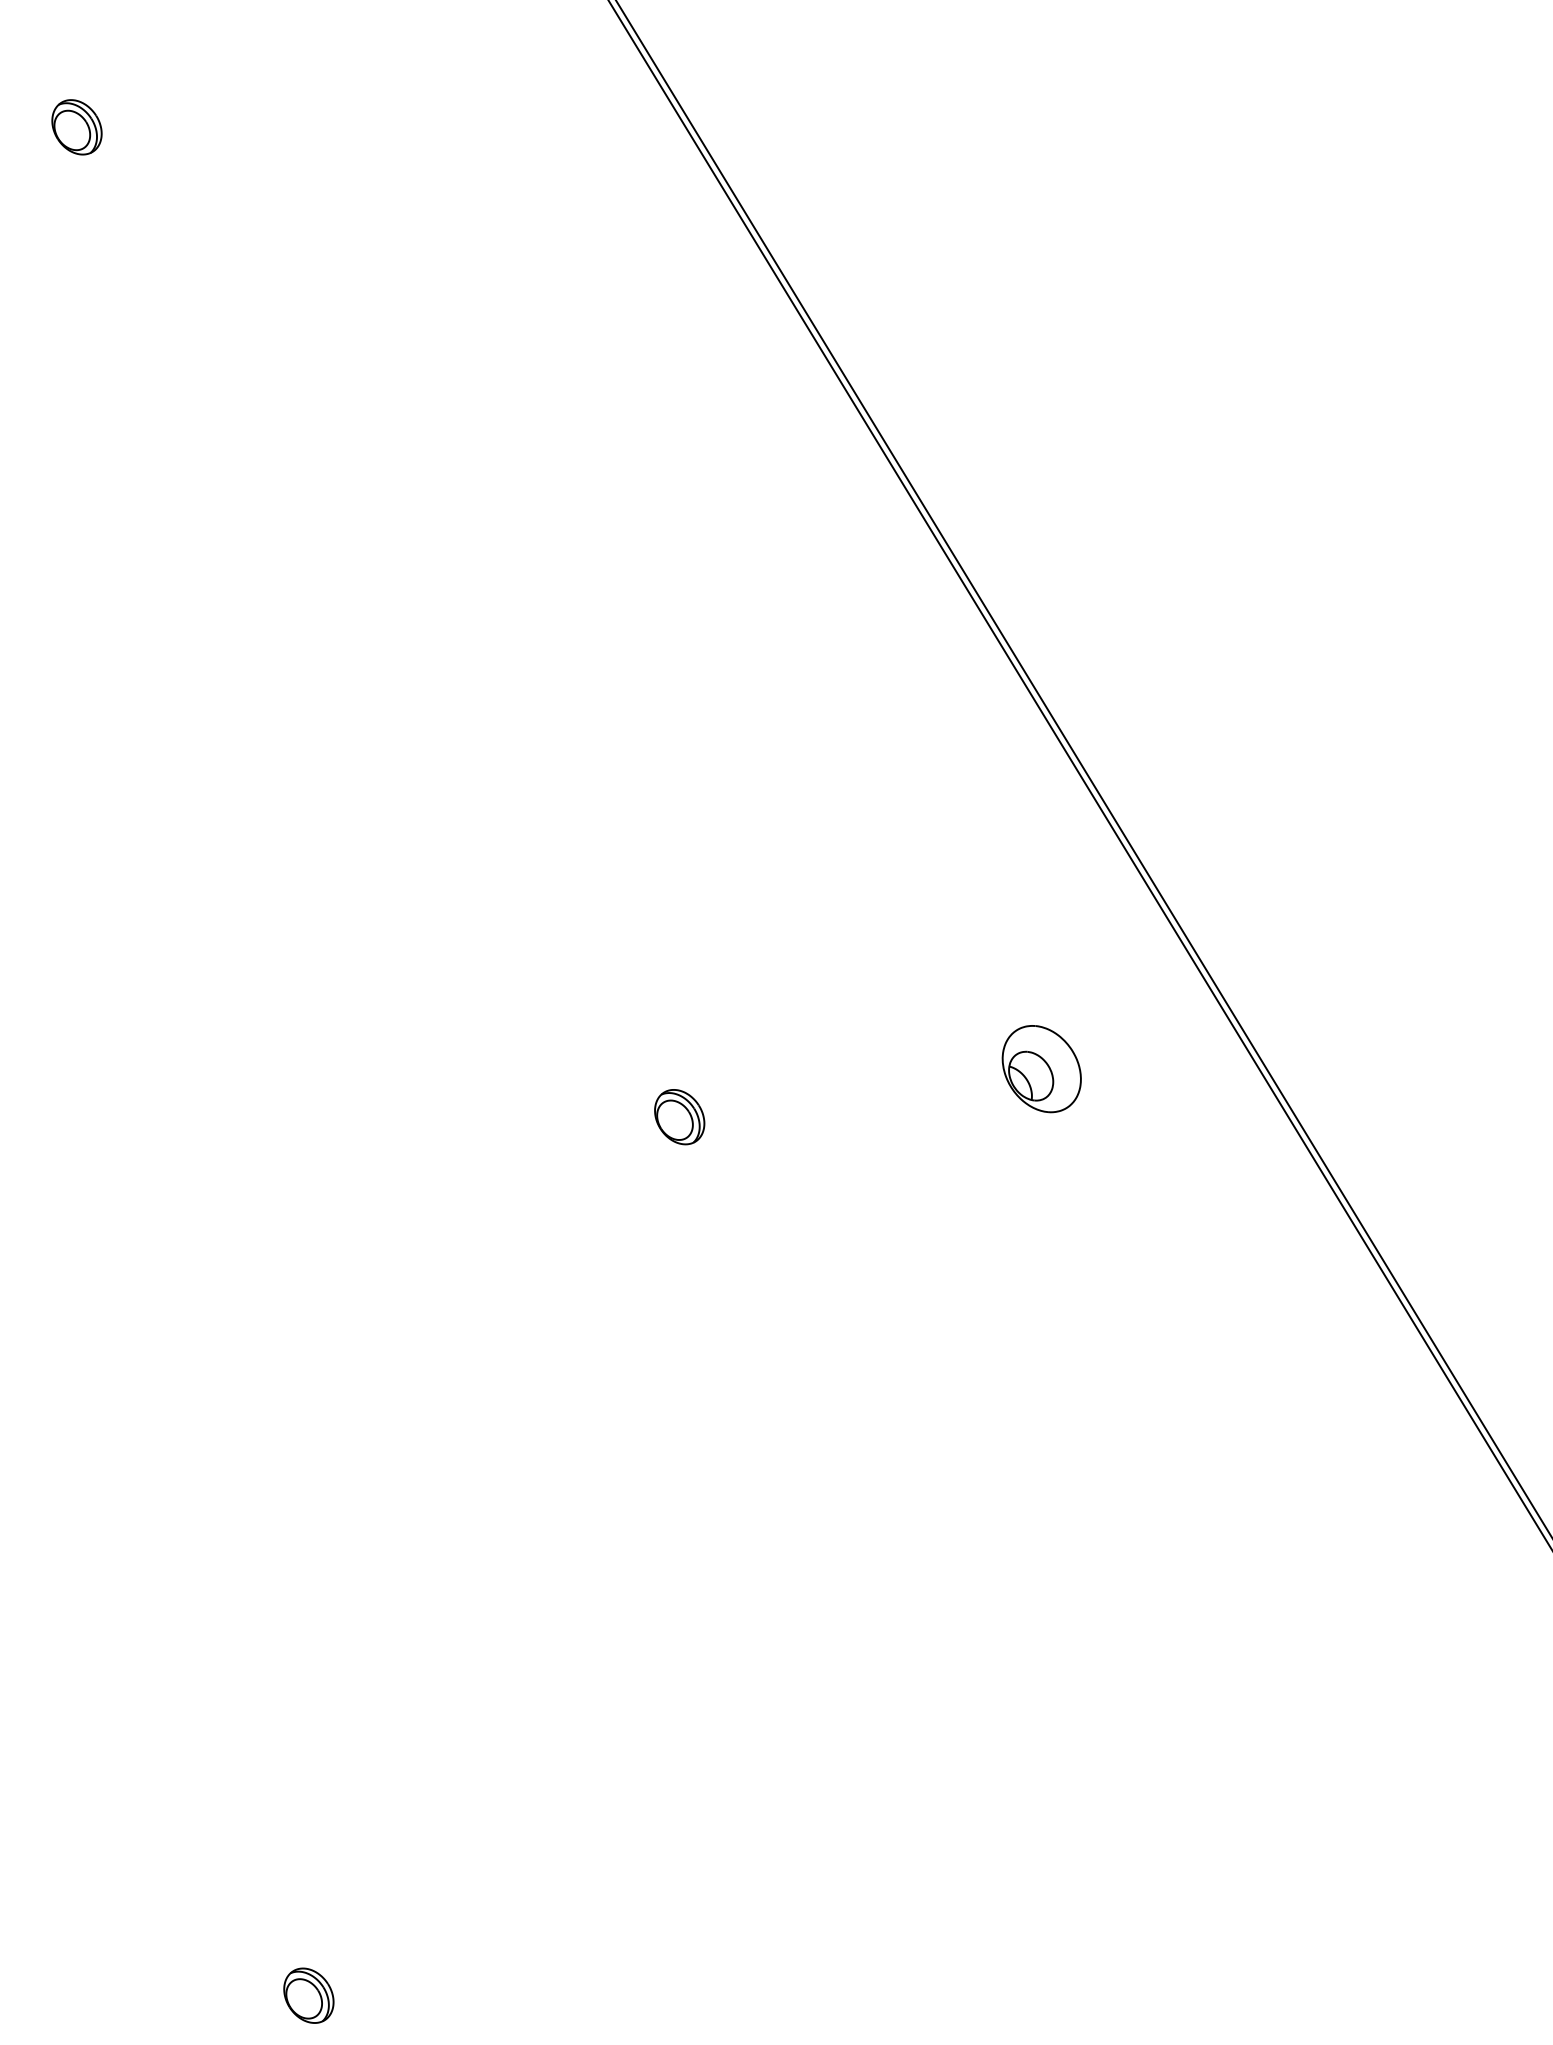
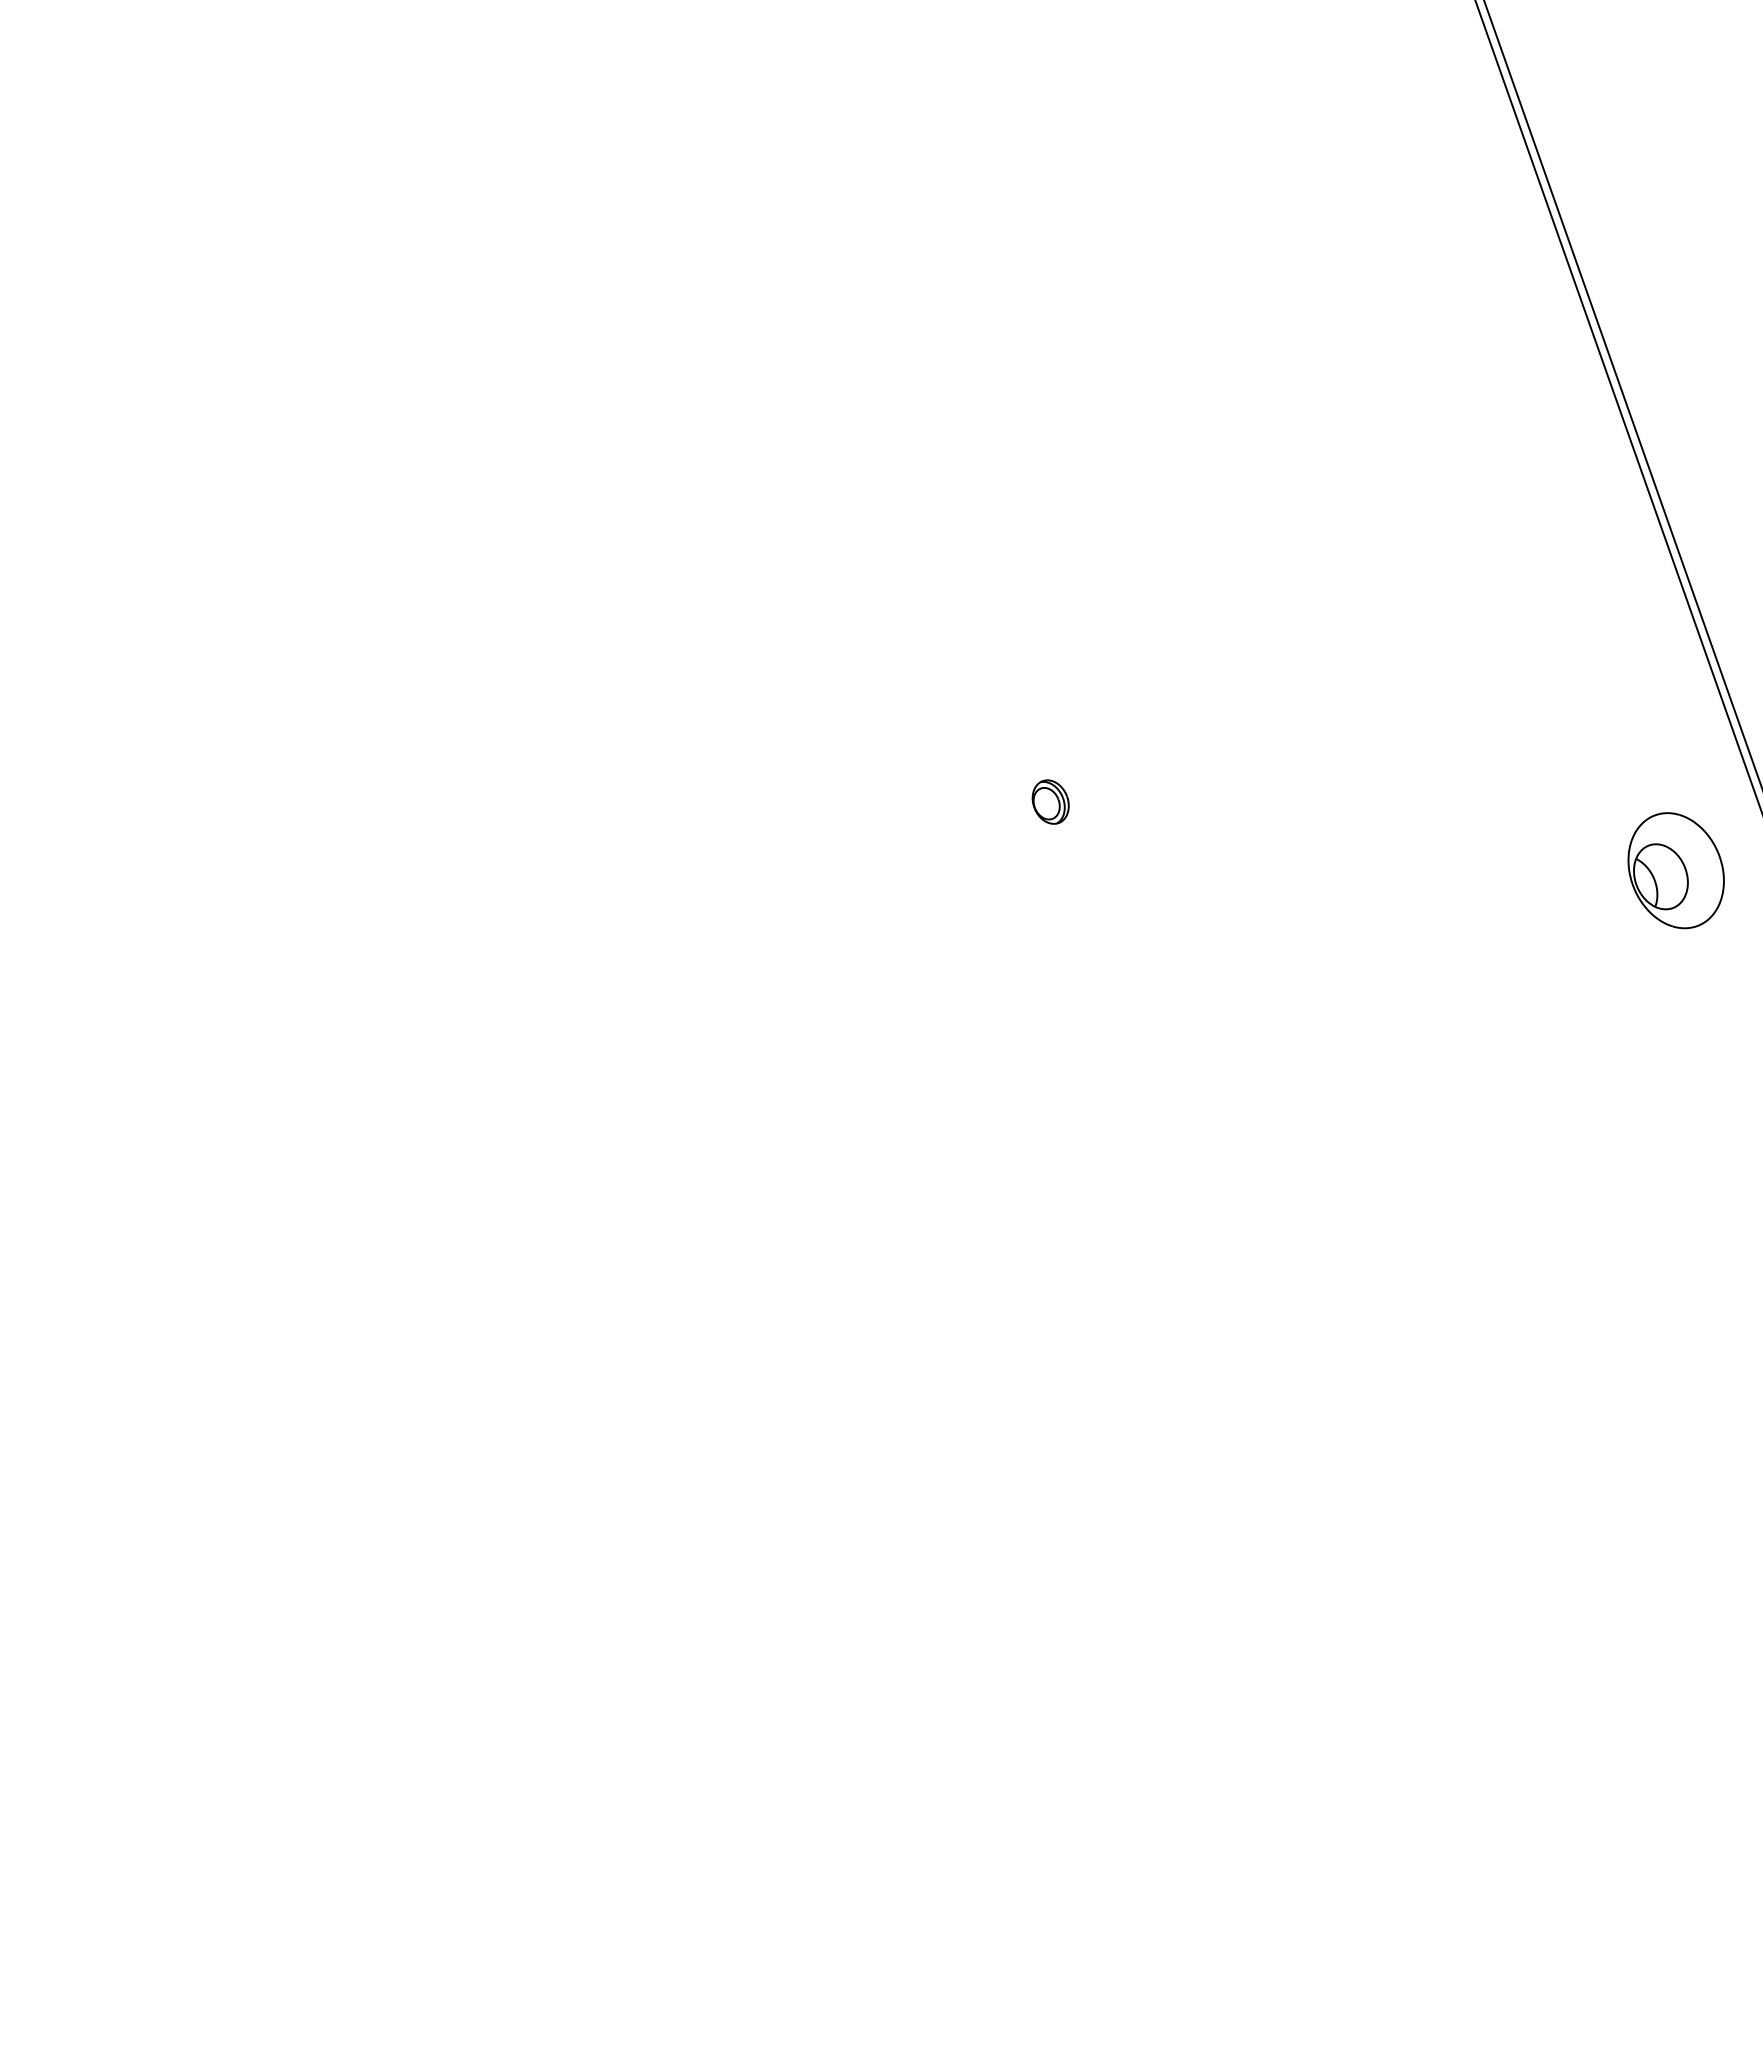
part: (1041, 1069) -> (1675, 871), moved
part: (679, 1117) -> (1050, 802), size x0.6
part: (308, 1995) -> (352, 1806), removed

